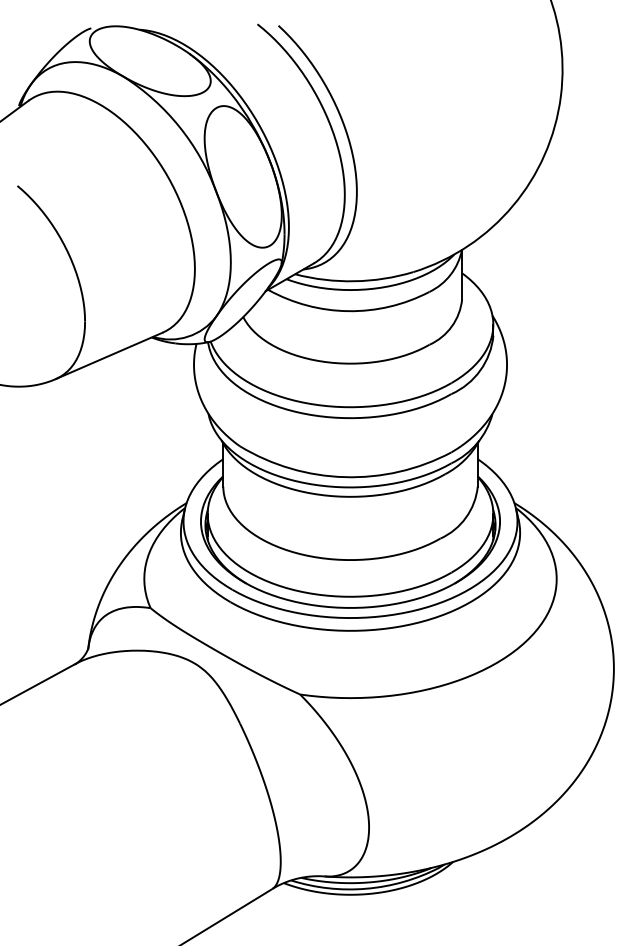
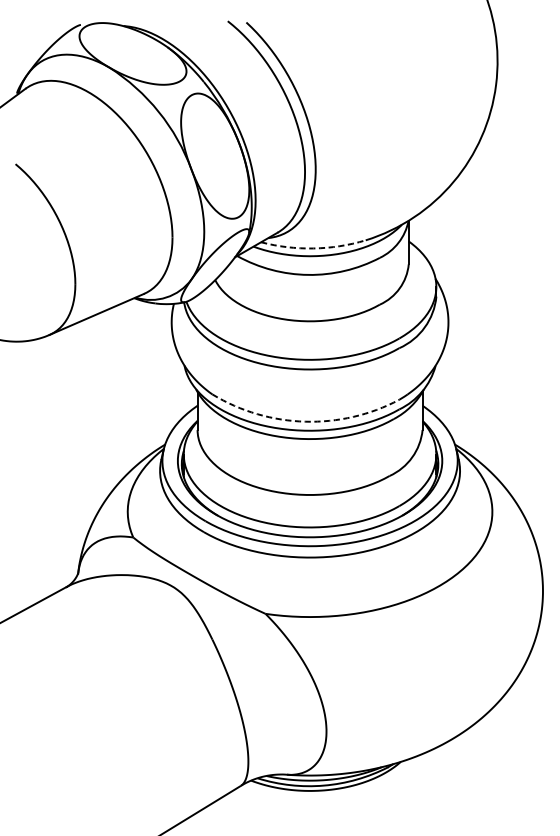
arc: (354, 281) -> (313, 248), solid -> dashed
arc: (344, 477) -> (304, 421), solid -> dashed

